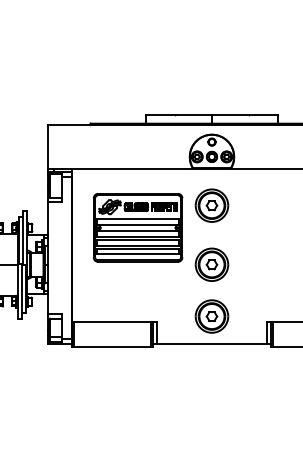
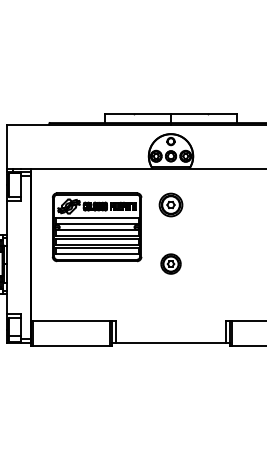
part: (211, 205) -> (170, 204), size x0.7
part: (211, 264) -> (170, 263), size x0.6
part: (211, 316) -> (170, 315), removed

